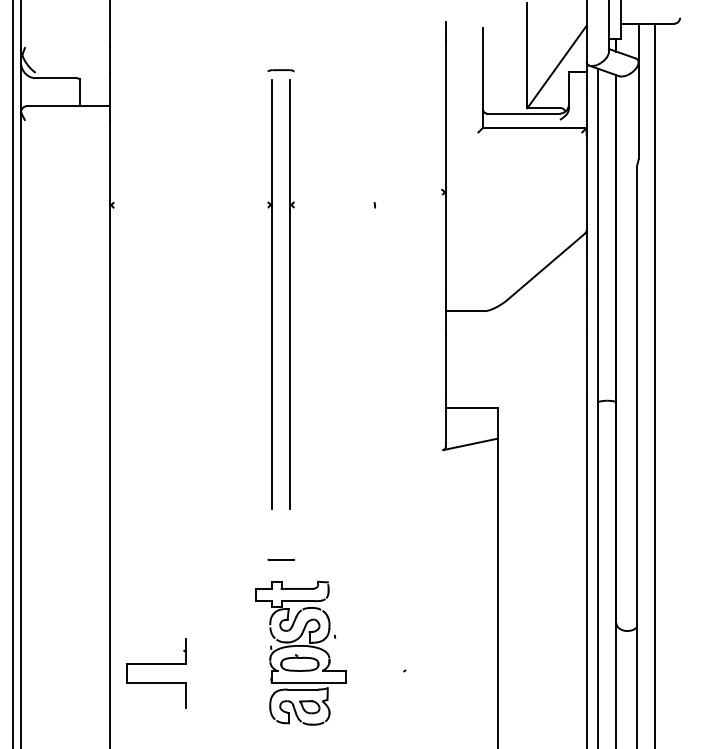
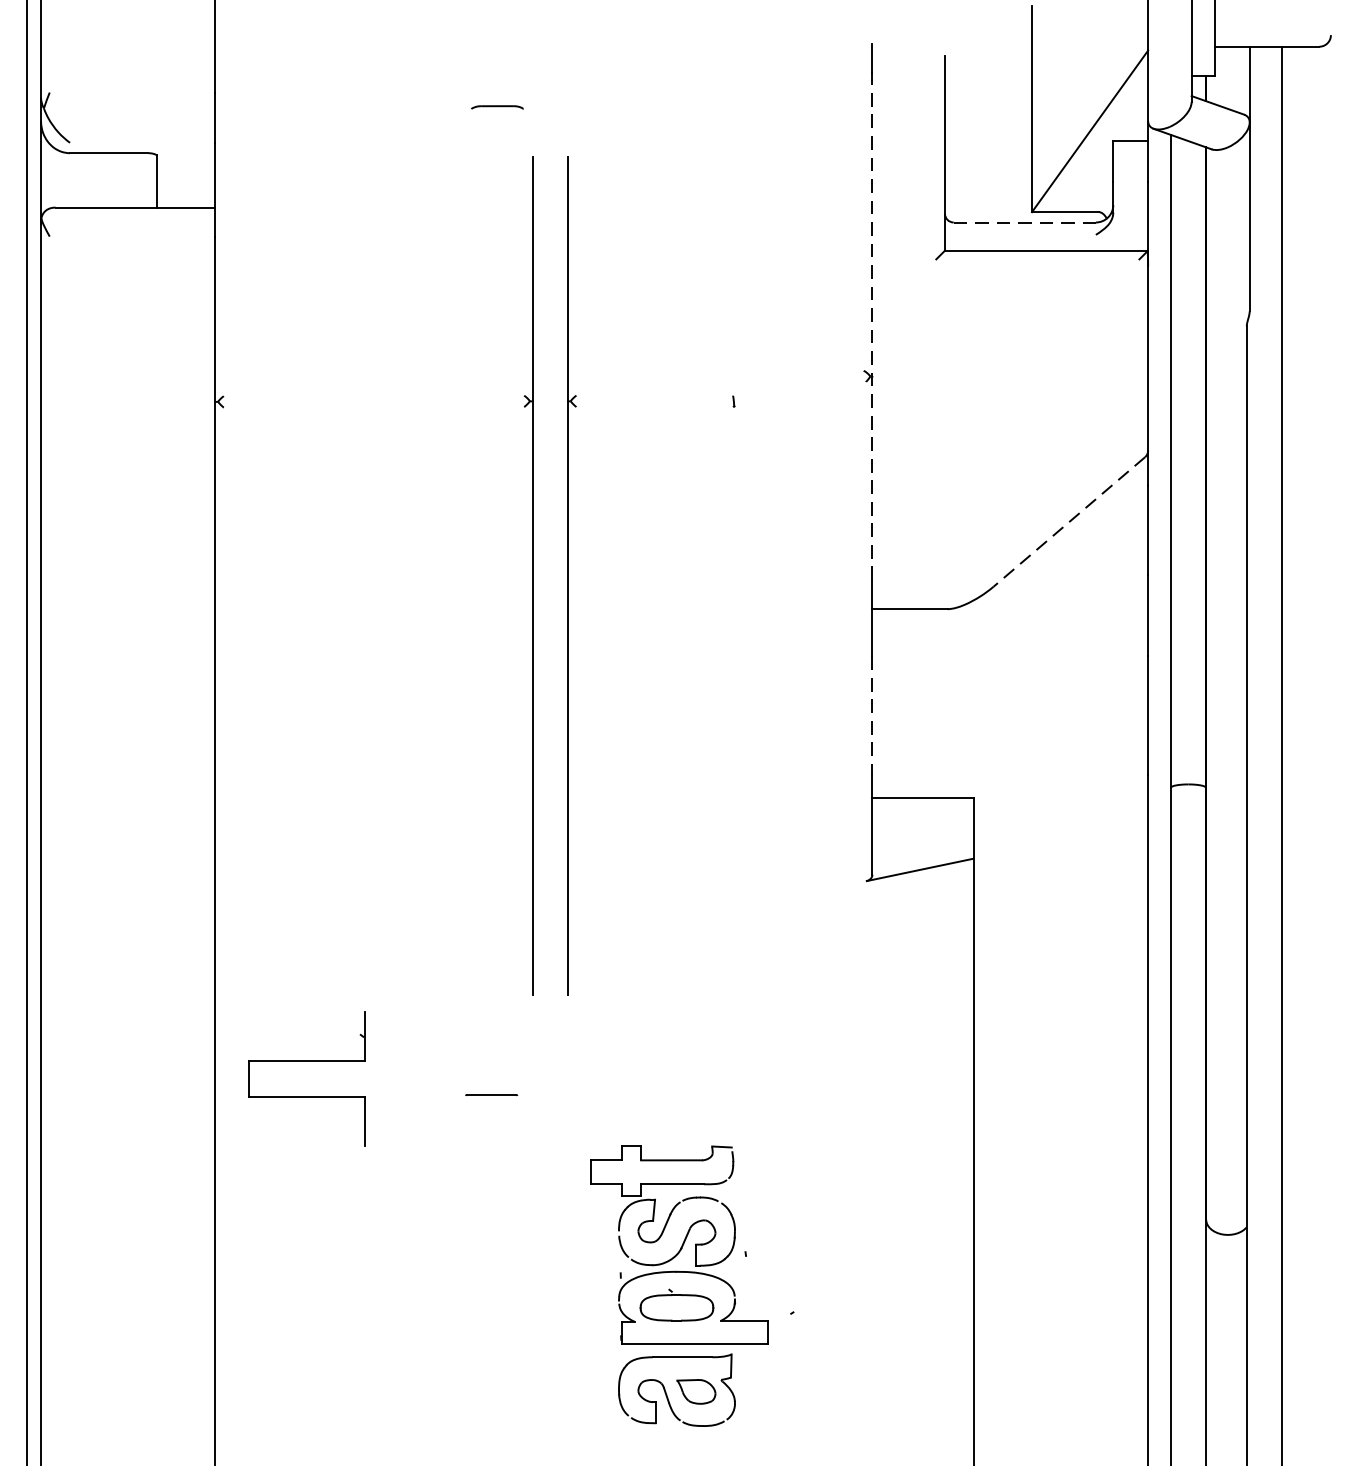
part: (280, 70) -> (496, 106), moved
line: (524, 113) -> (1026, 222), solid -> dashed
line: (445, 168) -> (871, 329), solid -> dashed
line: (546, 266) -> (1069, 521), solid -> dashed
line: (445, 366) -> (871, 717), solid -> dashed
line: (280, 559) -> (490, 1094), moved
part: (300, 652) -> (678, 1284), moved
part: (156, 664) -> (306, 1061), moved

